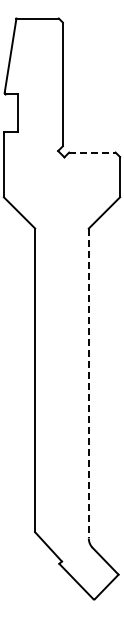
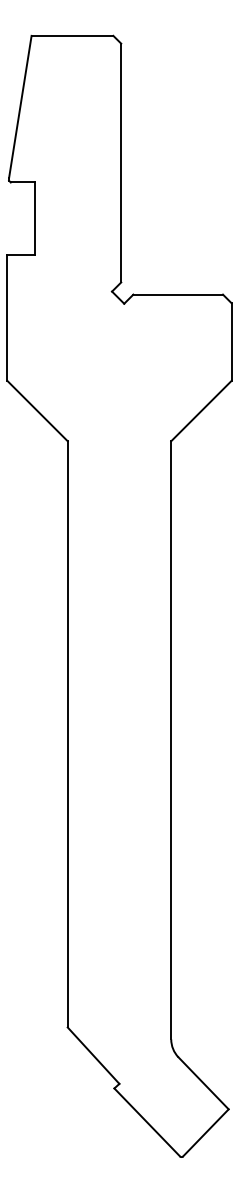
line: (92, 152) -> (178, 294), dashed -> solid
line: (88, 383) -> (170, 740), dashed -> solid

